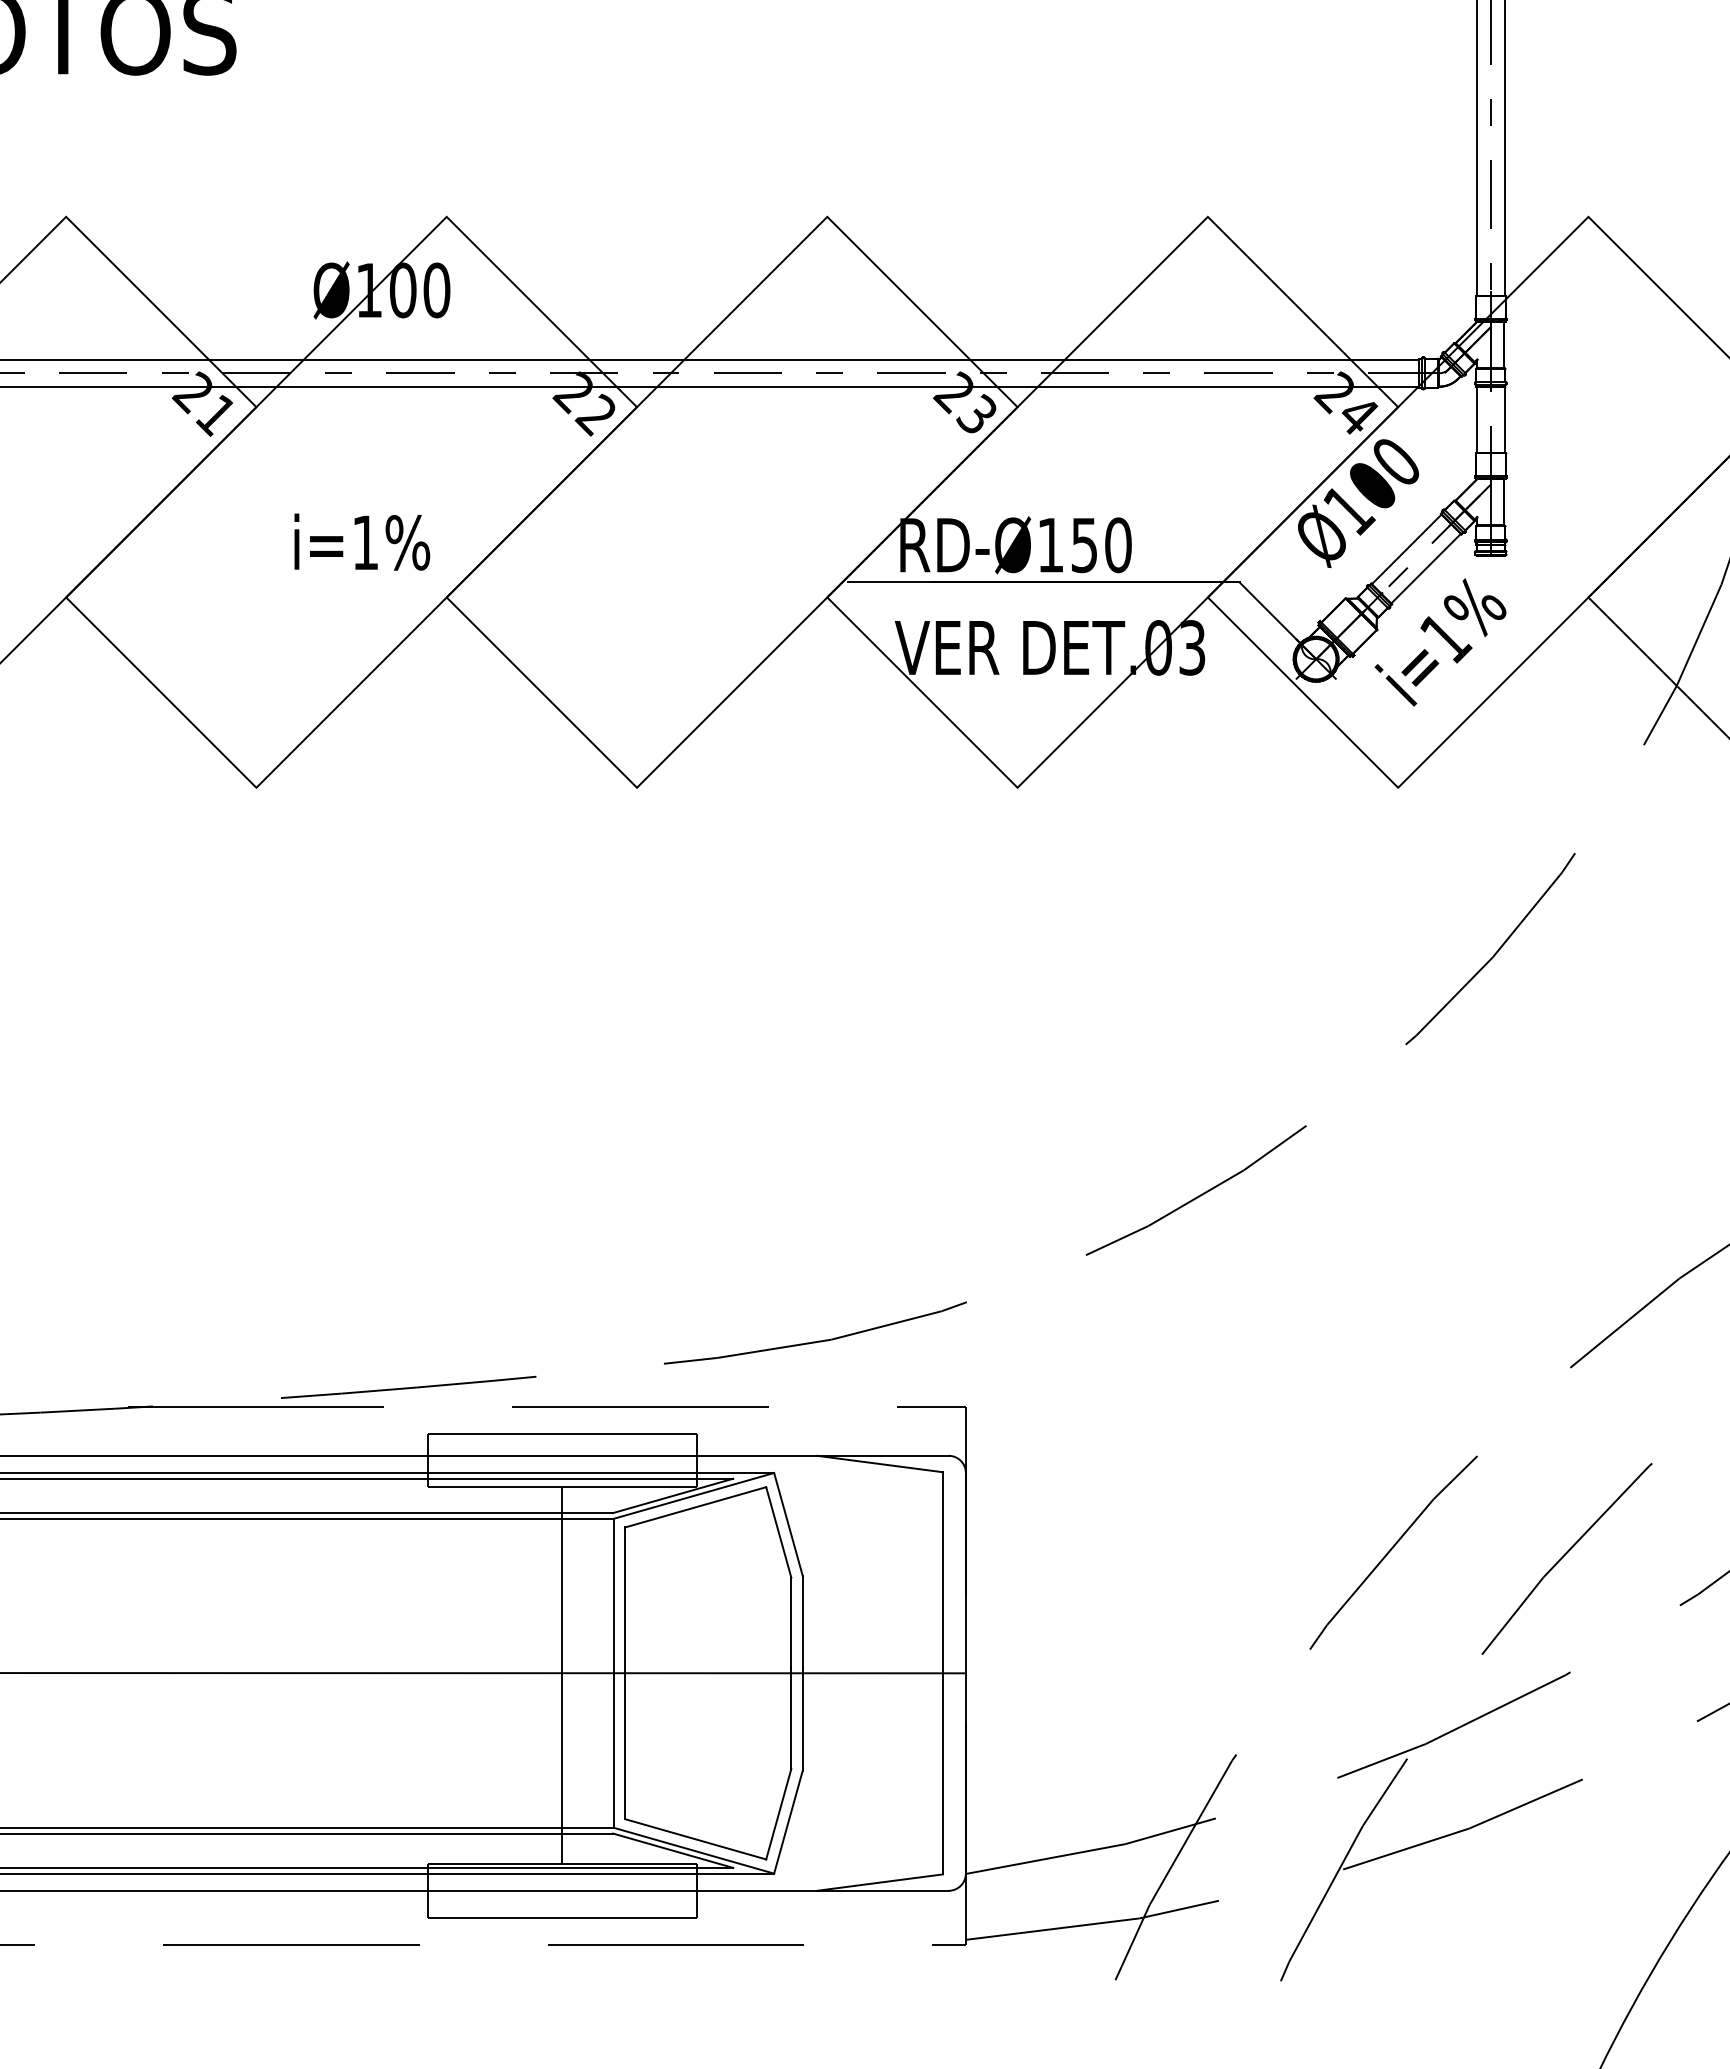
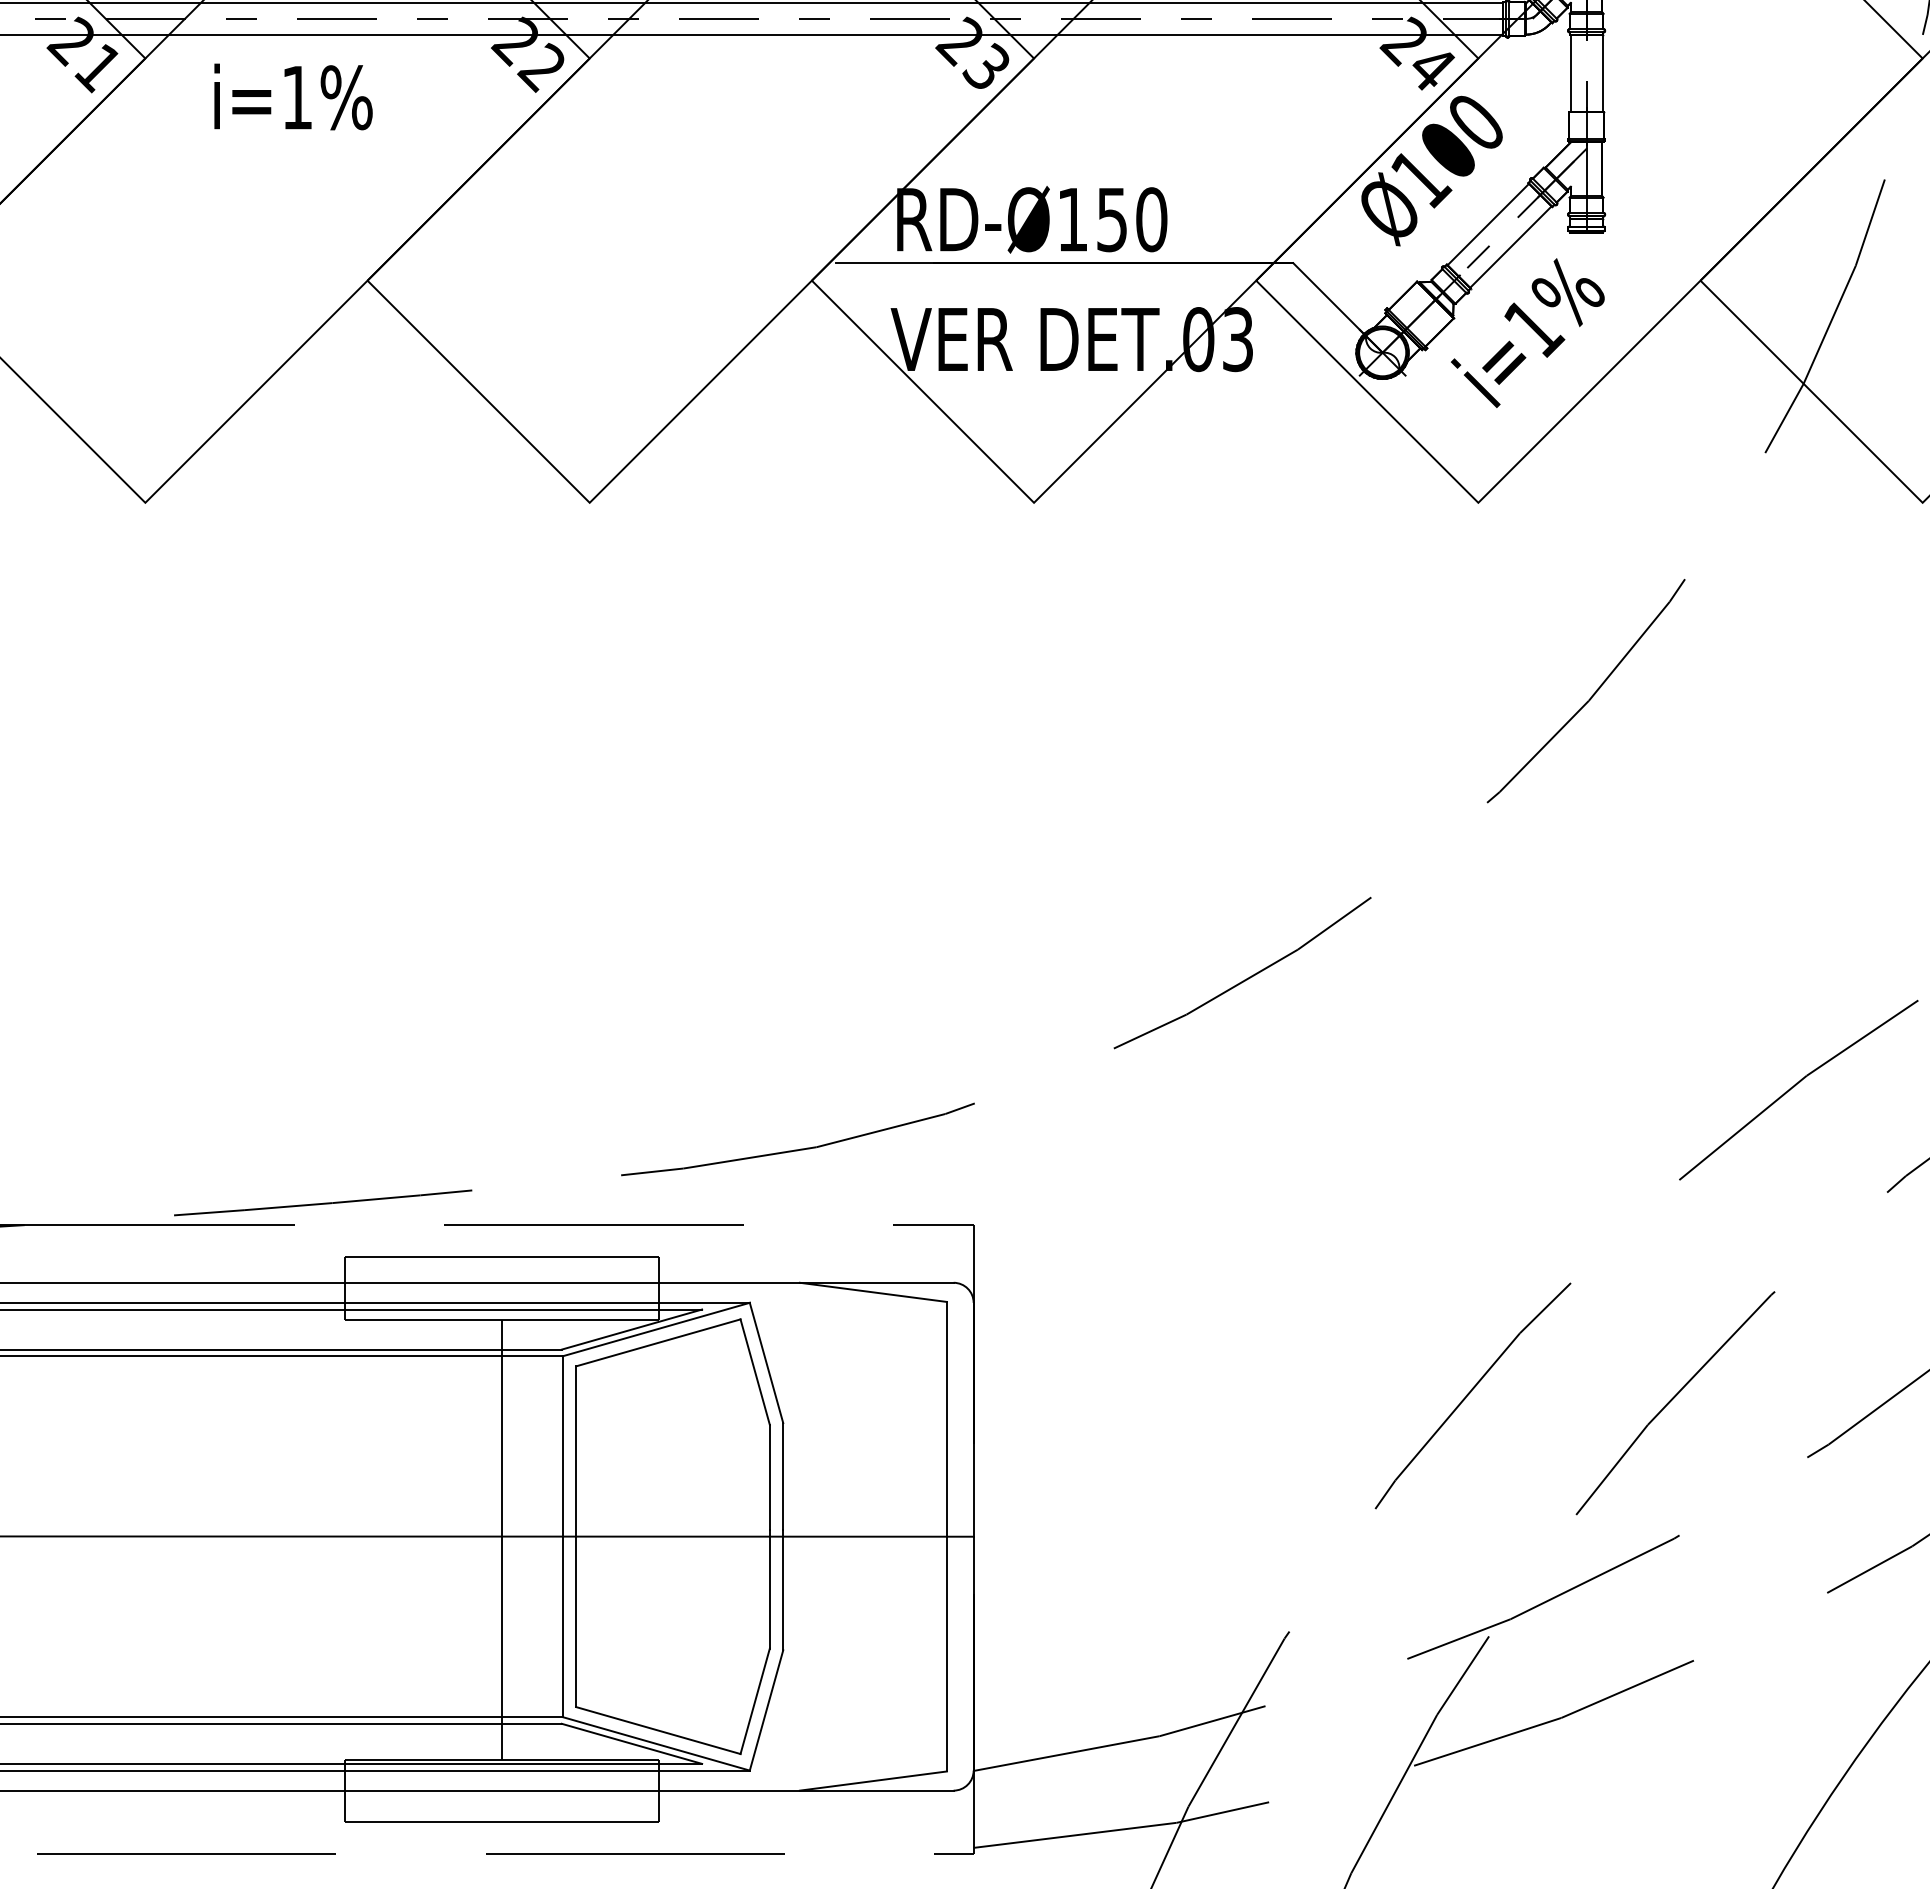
text: (362, 541) -> (293, 96), moved

